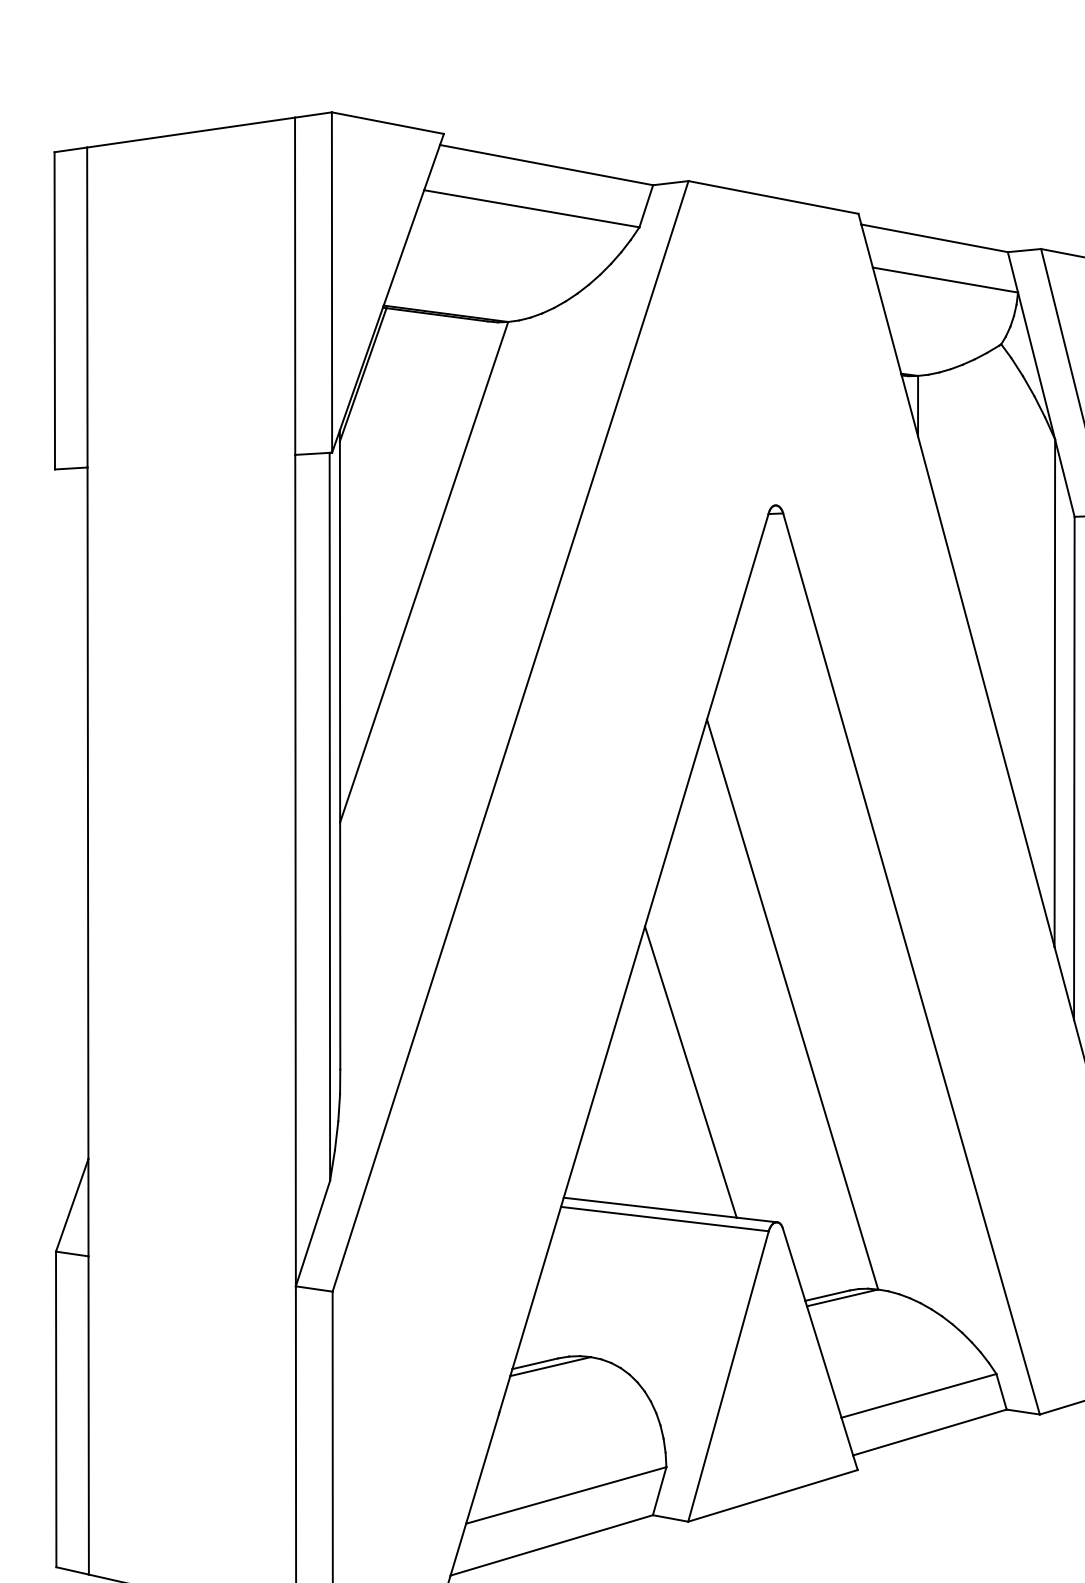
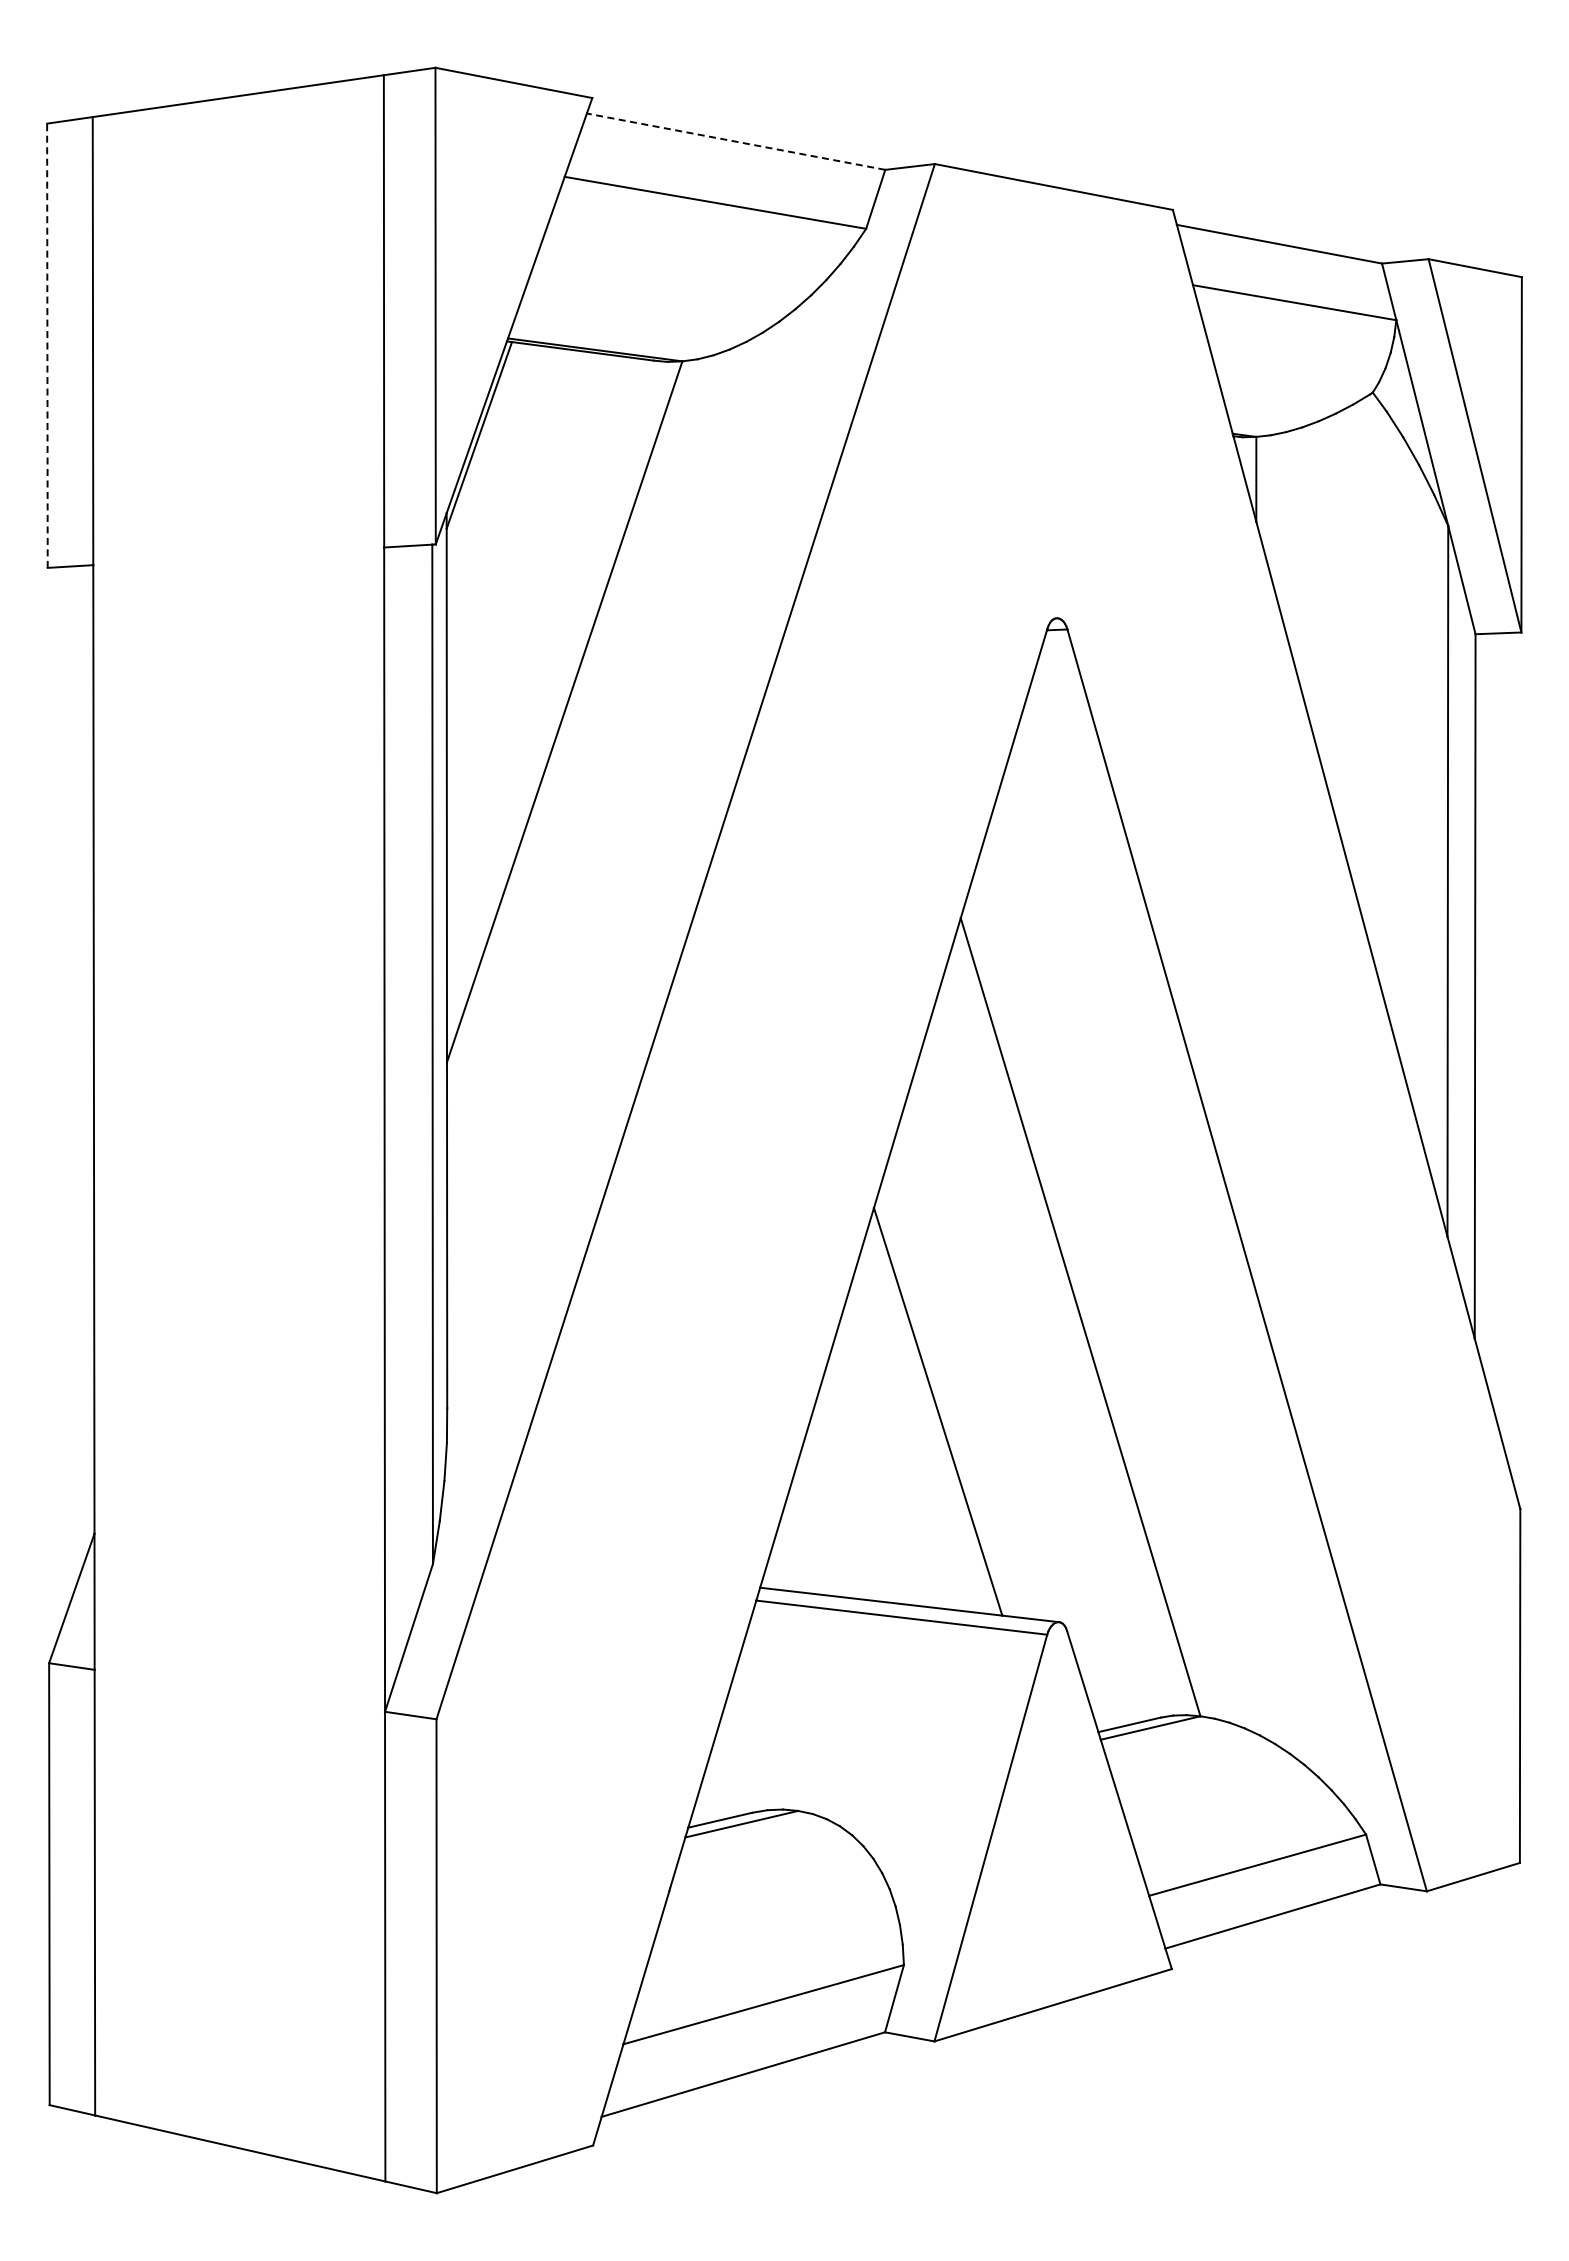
line: (546, 164) -> (736, 141), solid -> dashed
line: (54, 310) -> (47, 345), solid -> dashed

